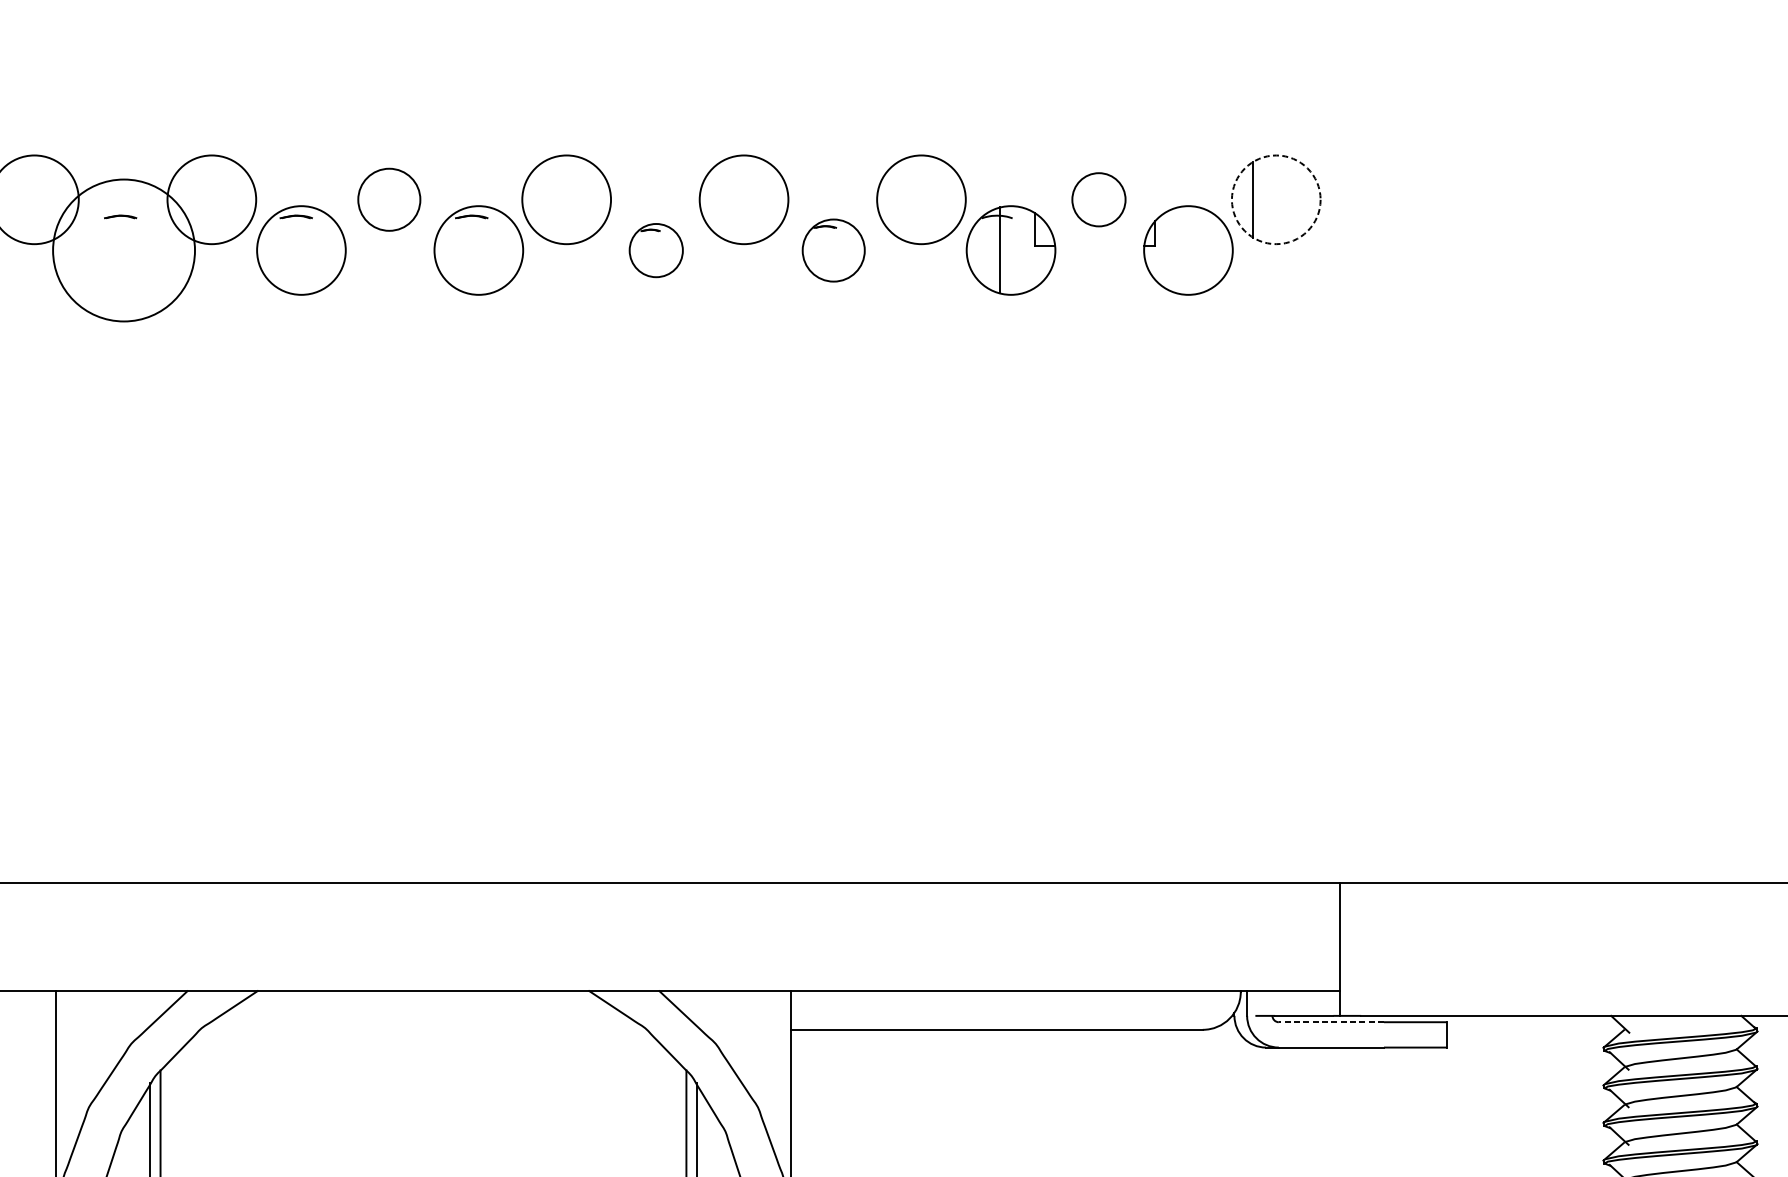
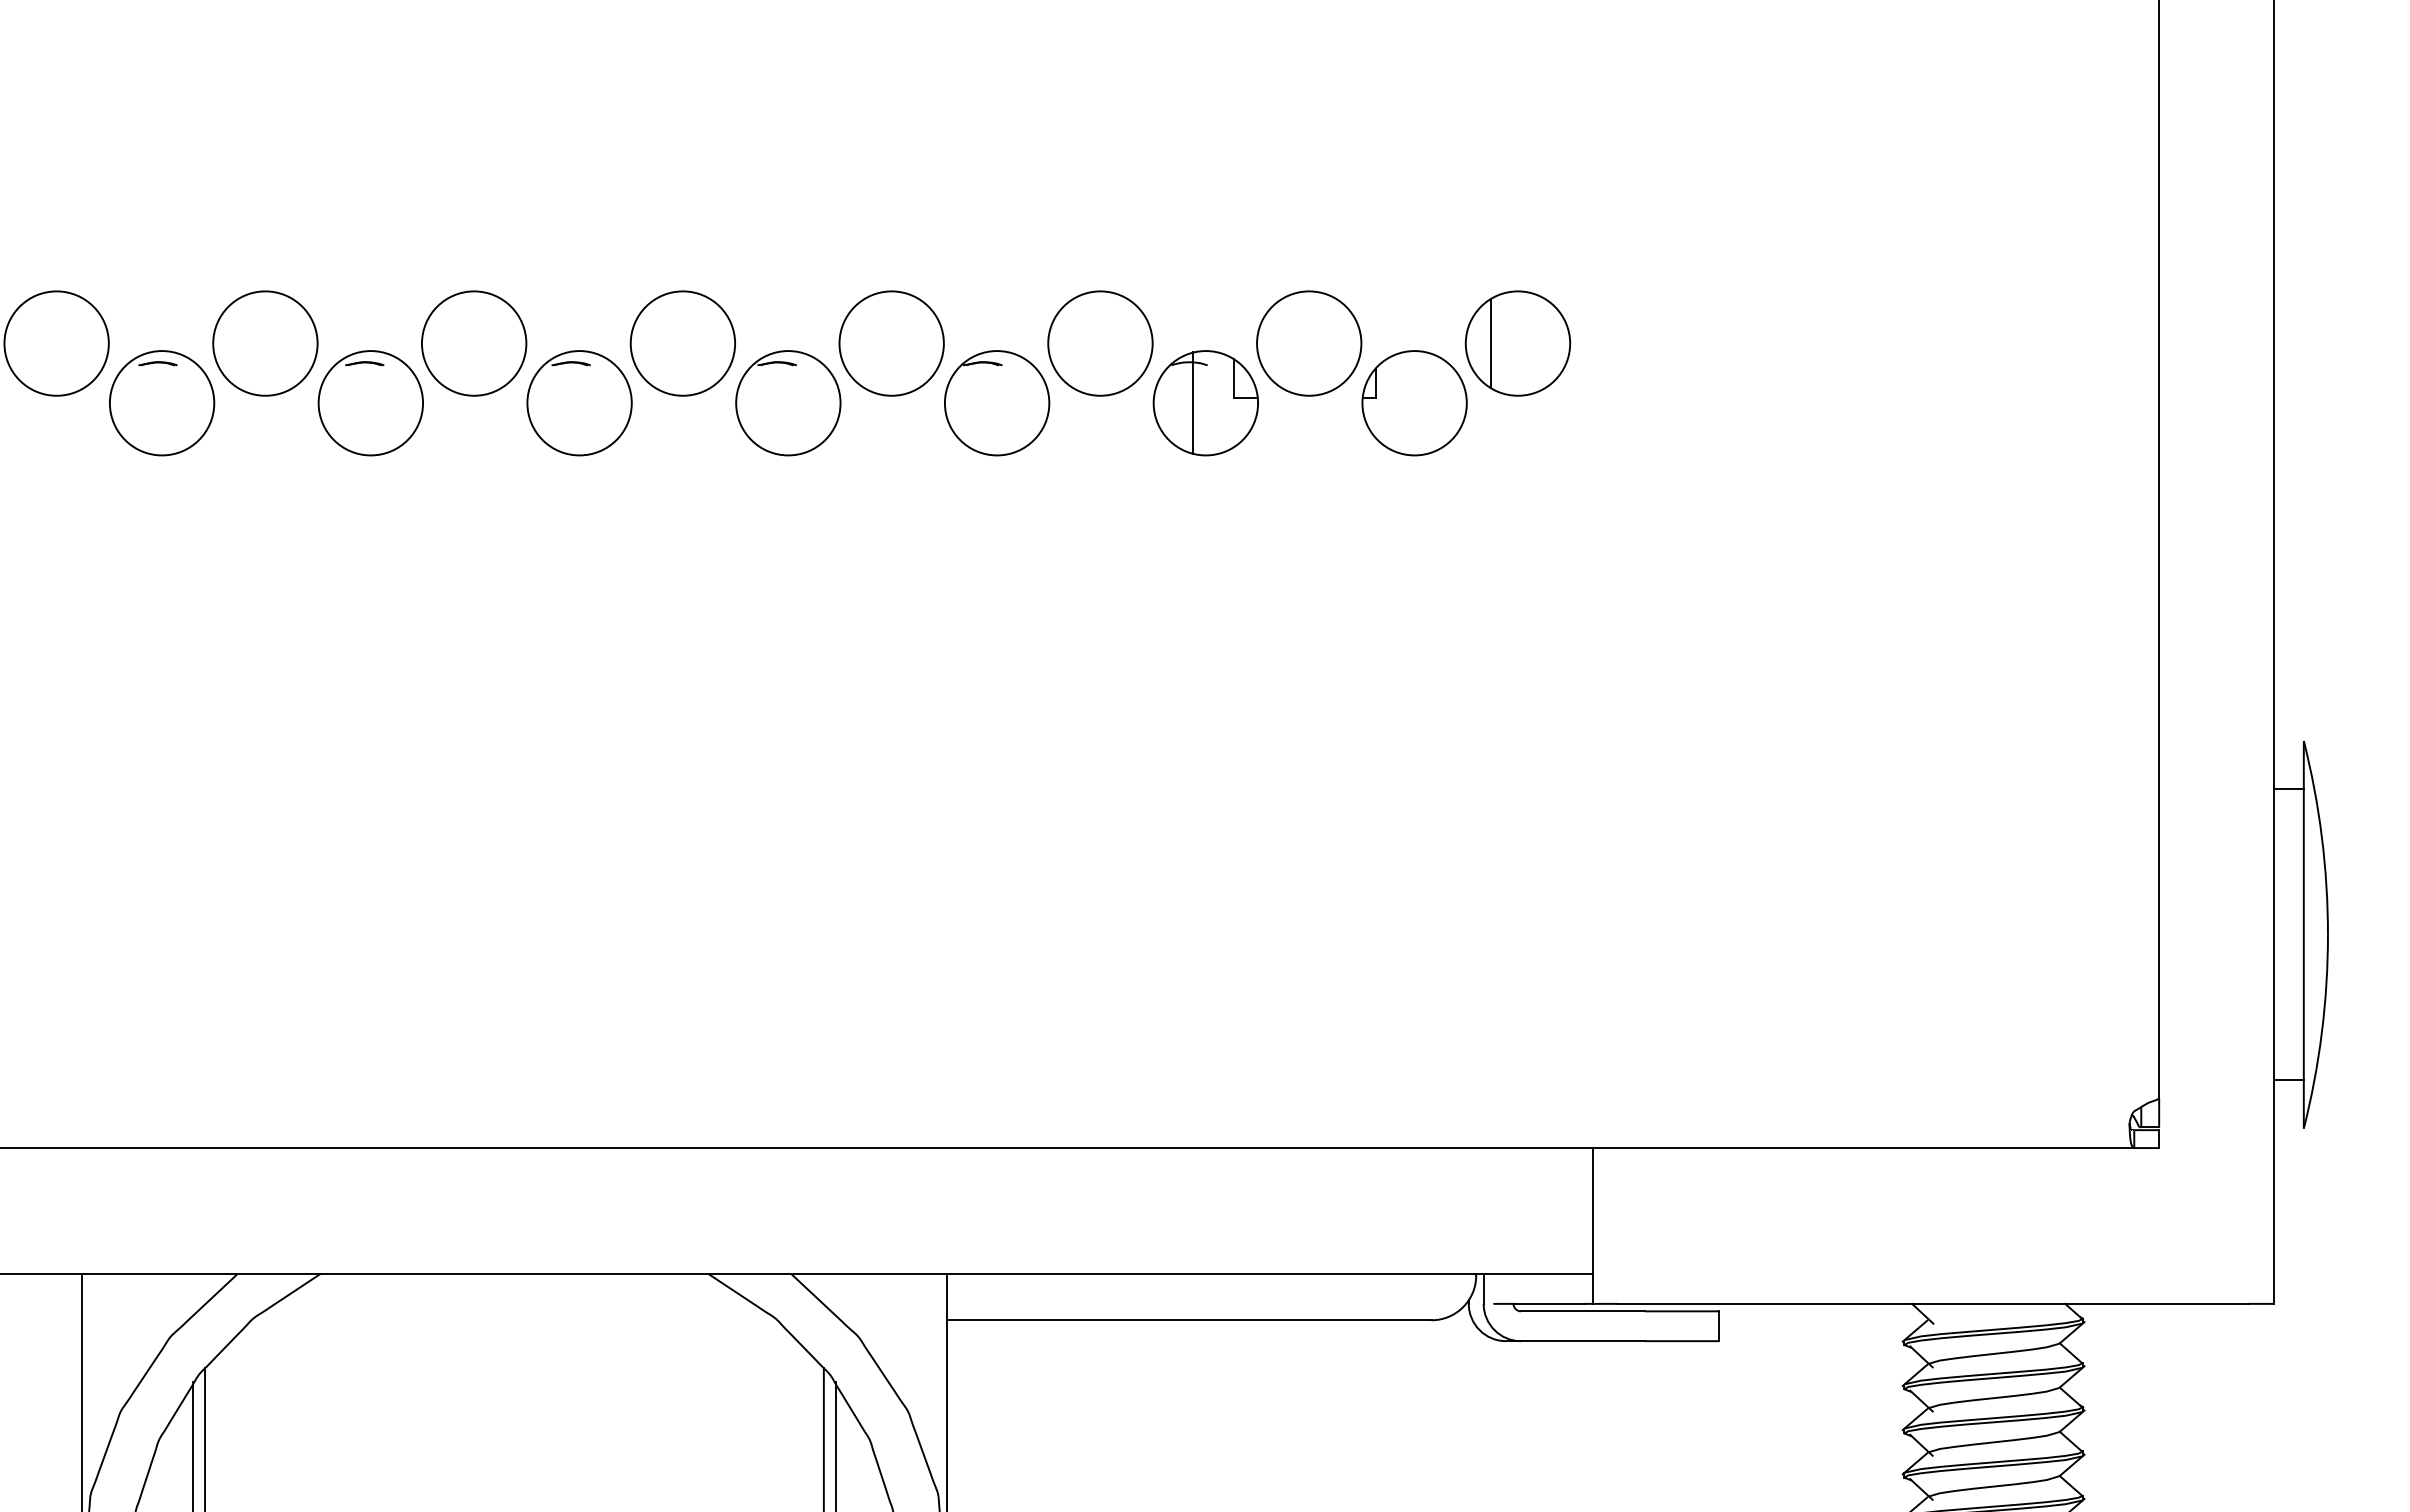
circle: (389, 199) -> (474, 343), size x1.43
circle: (1099, 199) -> (1309, 343), size x1.67
circle: (1275, 199) -> (1517, 343), dashed -> solid
circle: (123, 250) -> (161, 403), size x0.62
part: (656, 250) -> (788, 403), size x1.67
part: (833, 250) -> (997, 403), size x1.43
line: (1331, 1022) -> (1582, 1311), dashed -> solid

